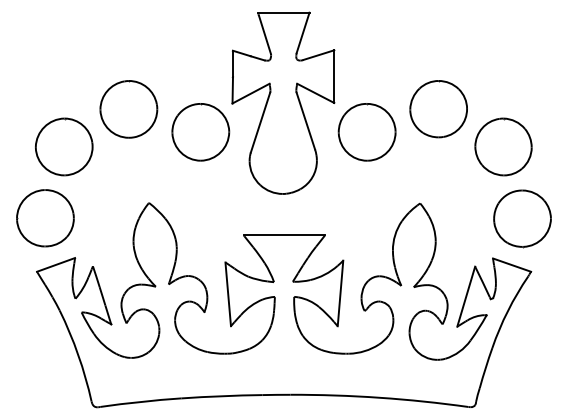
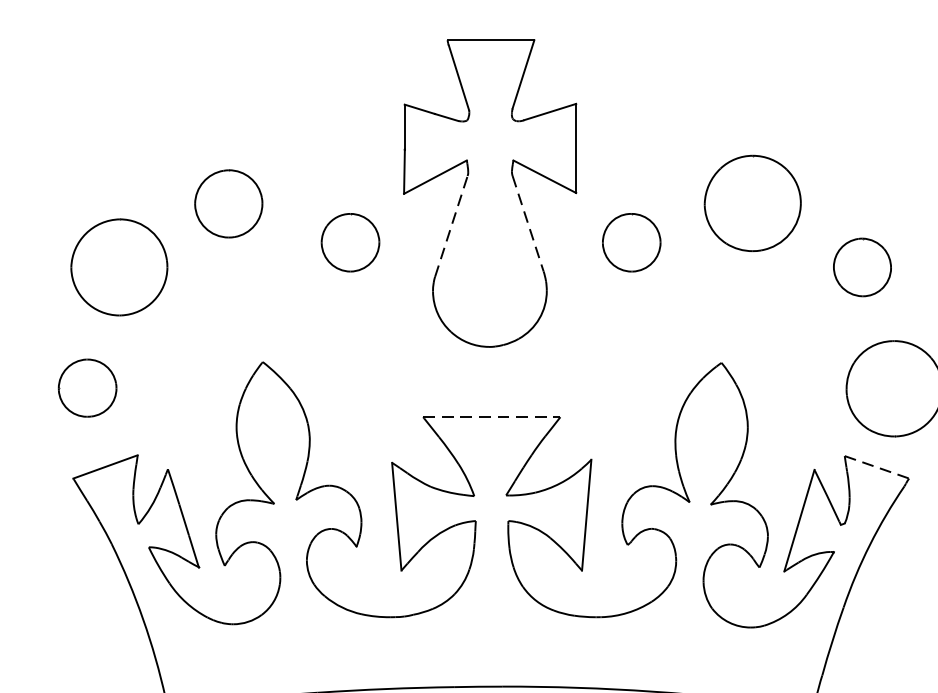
part: (128, 109) -> (228, 204), size x0.7
line: (305, 121) -> (527, 224), solid -> dashed
line: (260, 122) -> (451, 226), solid -> dashed
part: (200, 132) -> (349, 242), size x0.6
part: (366, 132) -> (630, 242), size x0.6
part: (503, 146) -> (862, 266), size x0.6
part: (45, 218) -> (87, 388), size x0.6
line: (284, 235) -> (491, 417), solid -> dashed
line: (512, 265) -> (877, 467), solid -> dashed

